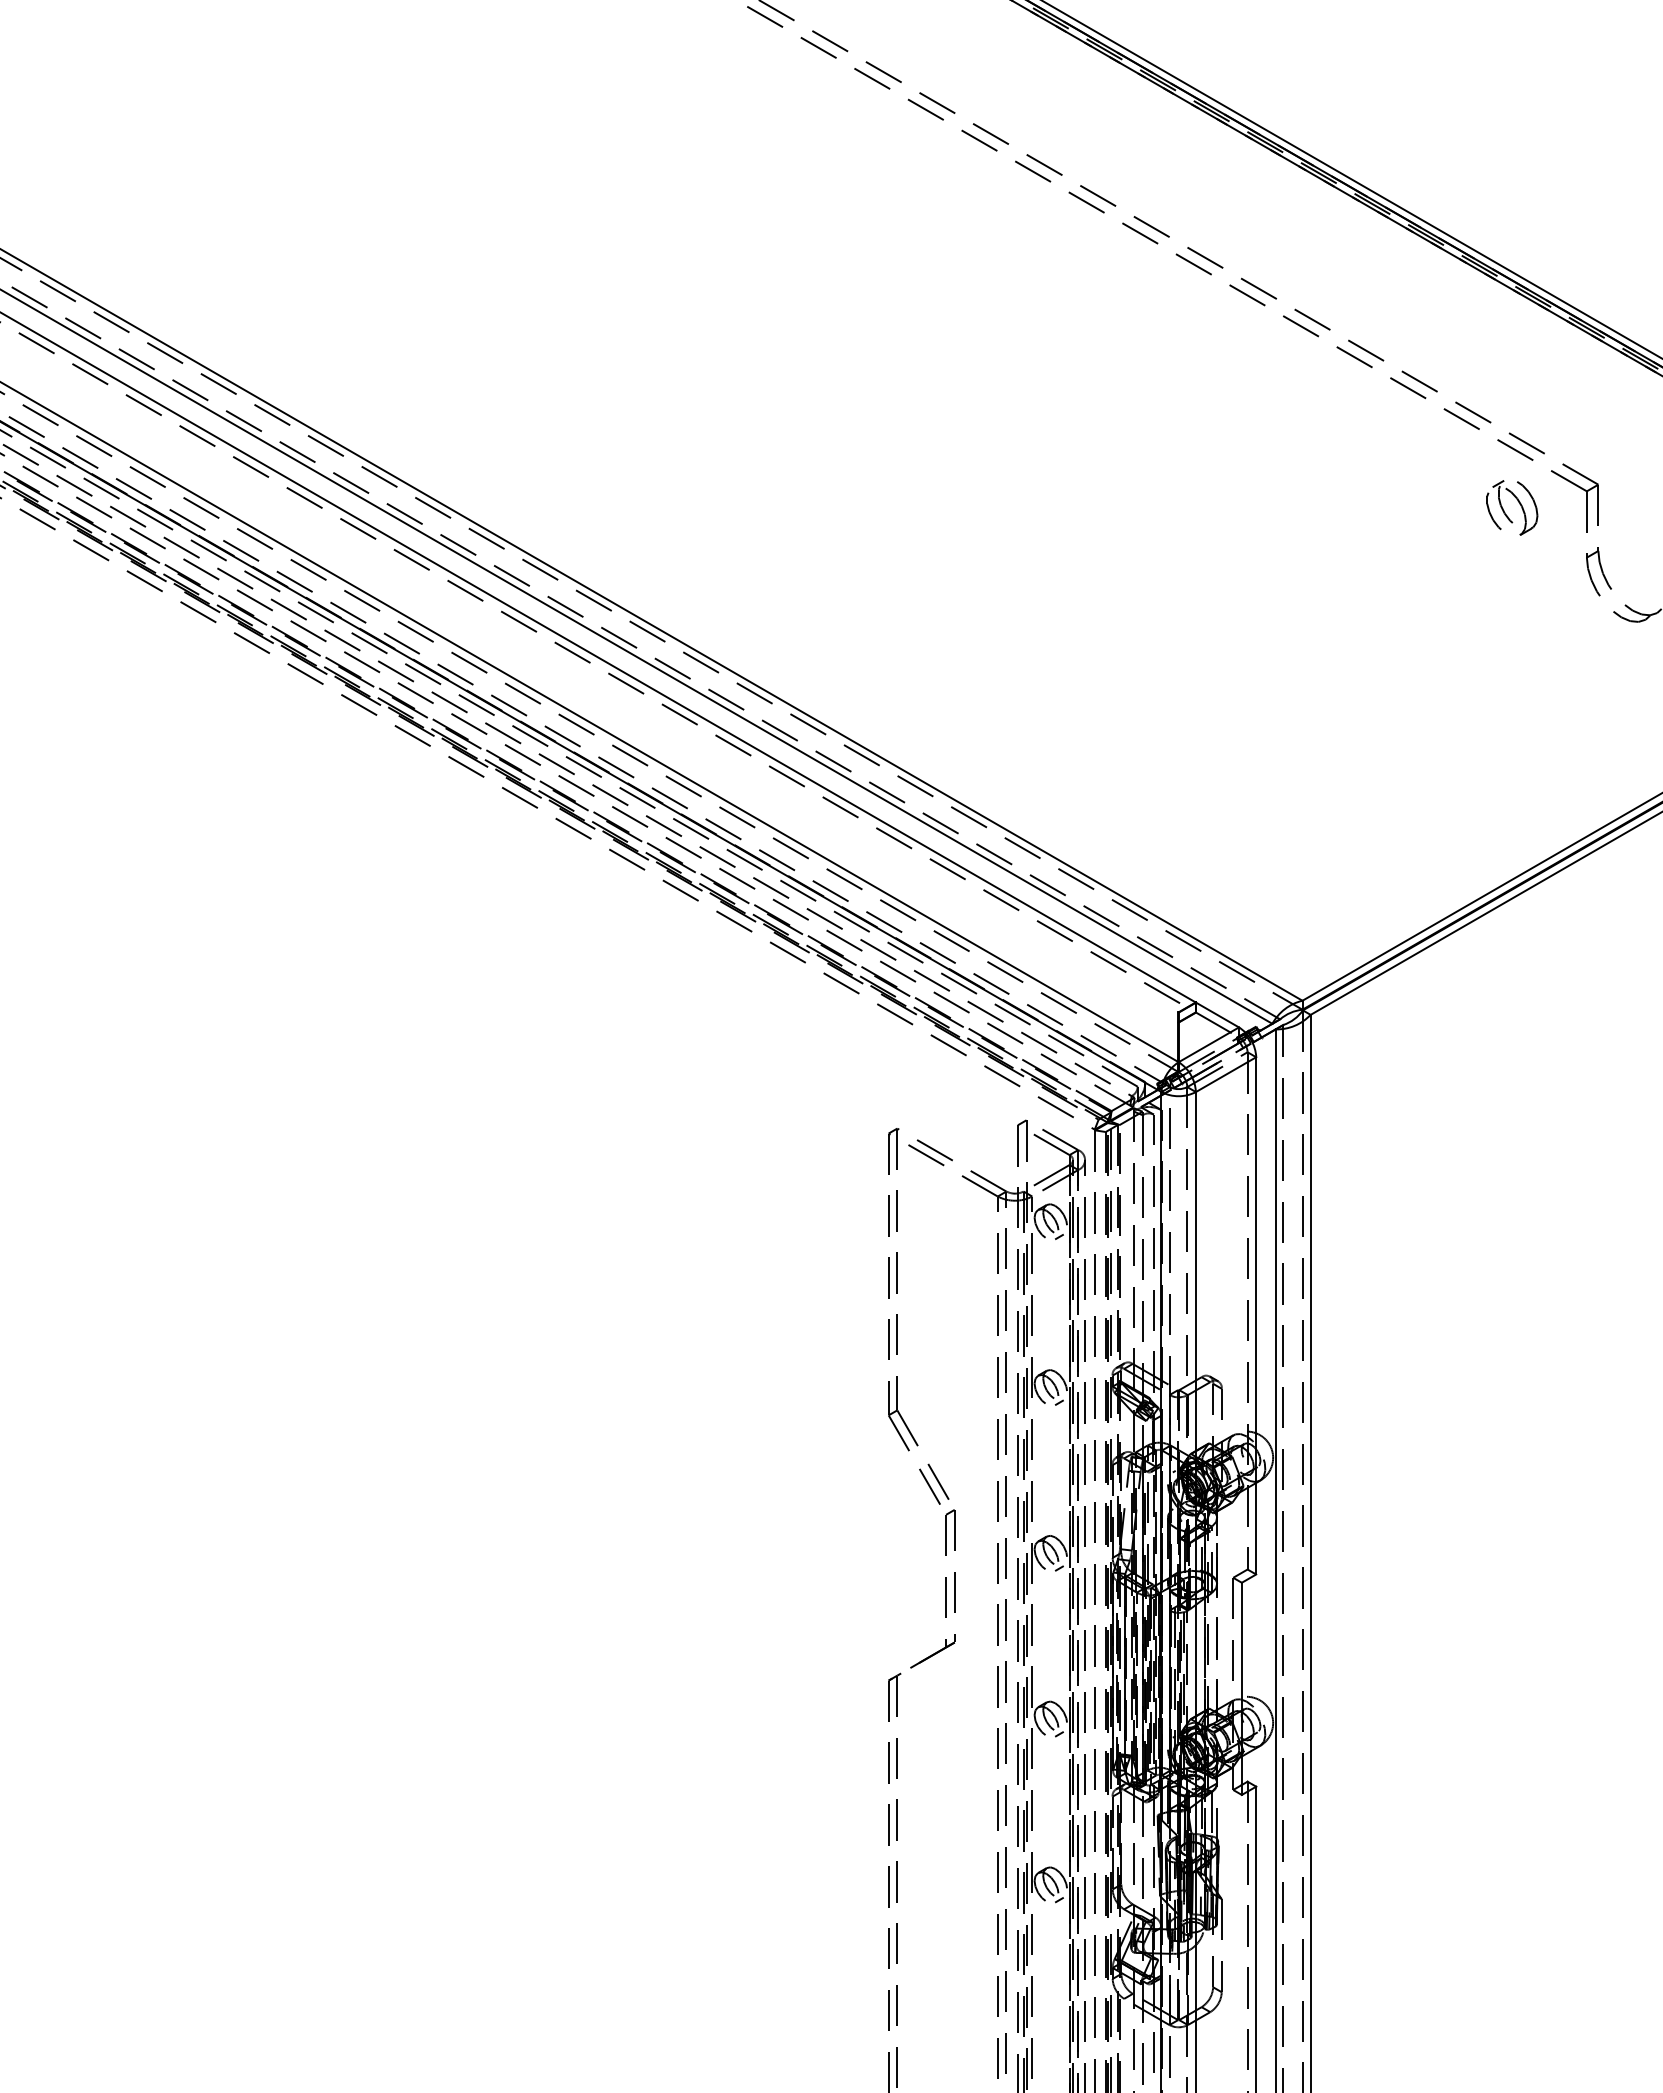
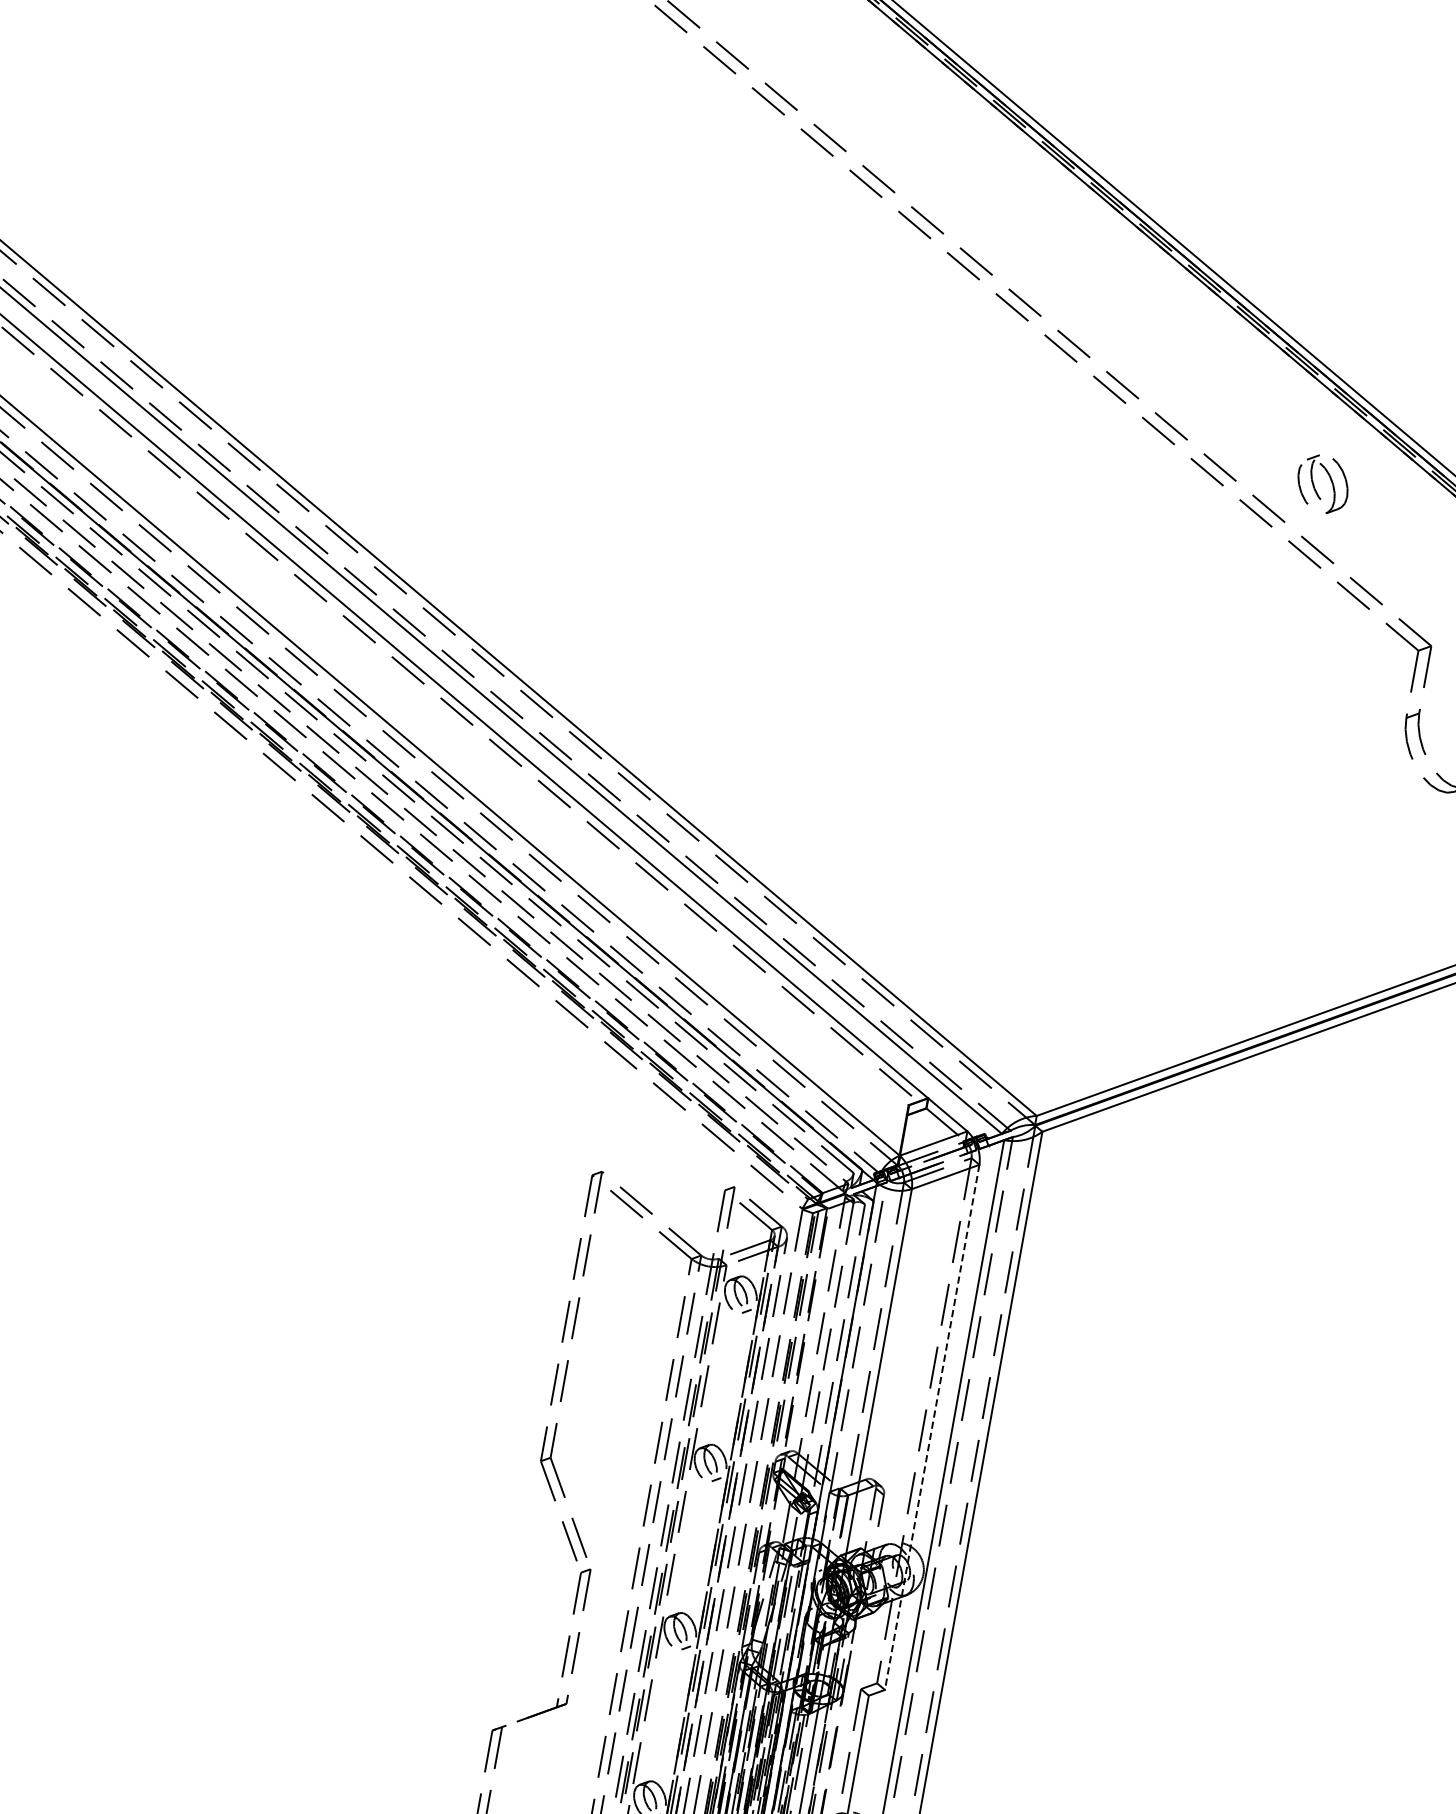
part: (1519, 504) -> (1331, 482), moved
line: (1256, 1315) -> (932, 1427), solid -> dashed

